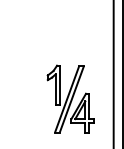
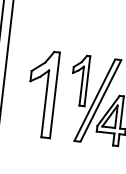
part: (25, 98) -> (41, 93), added

